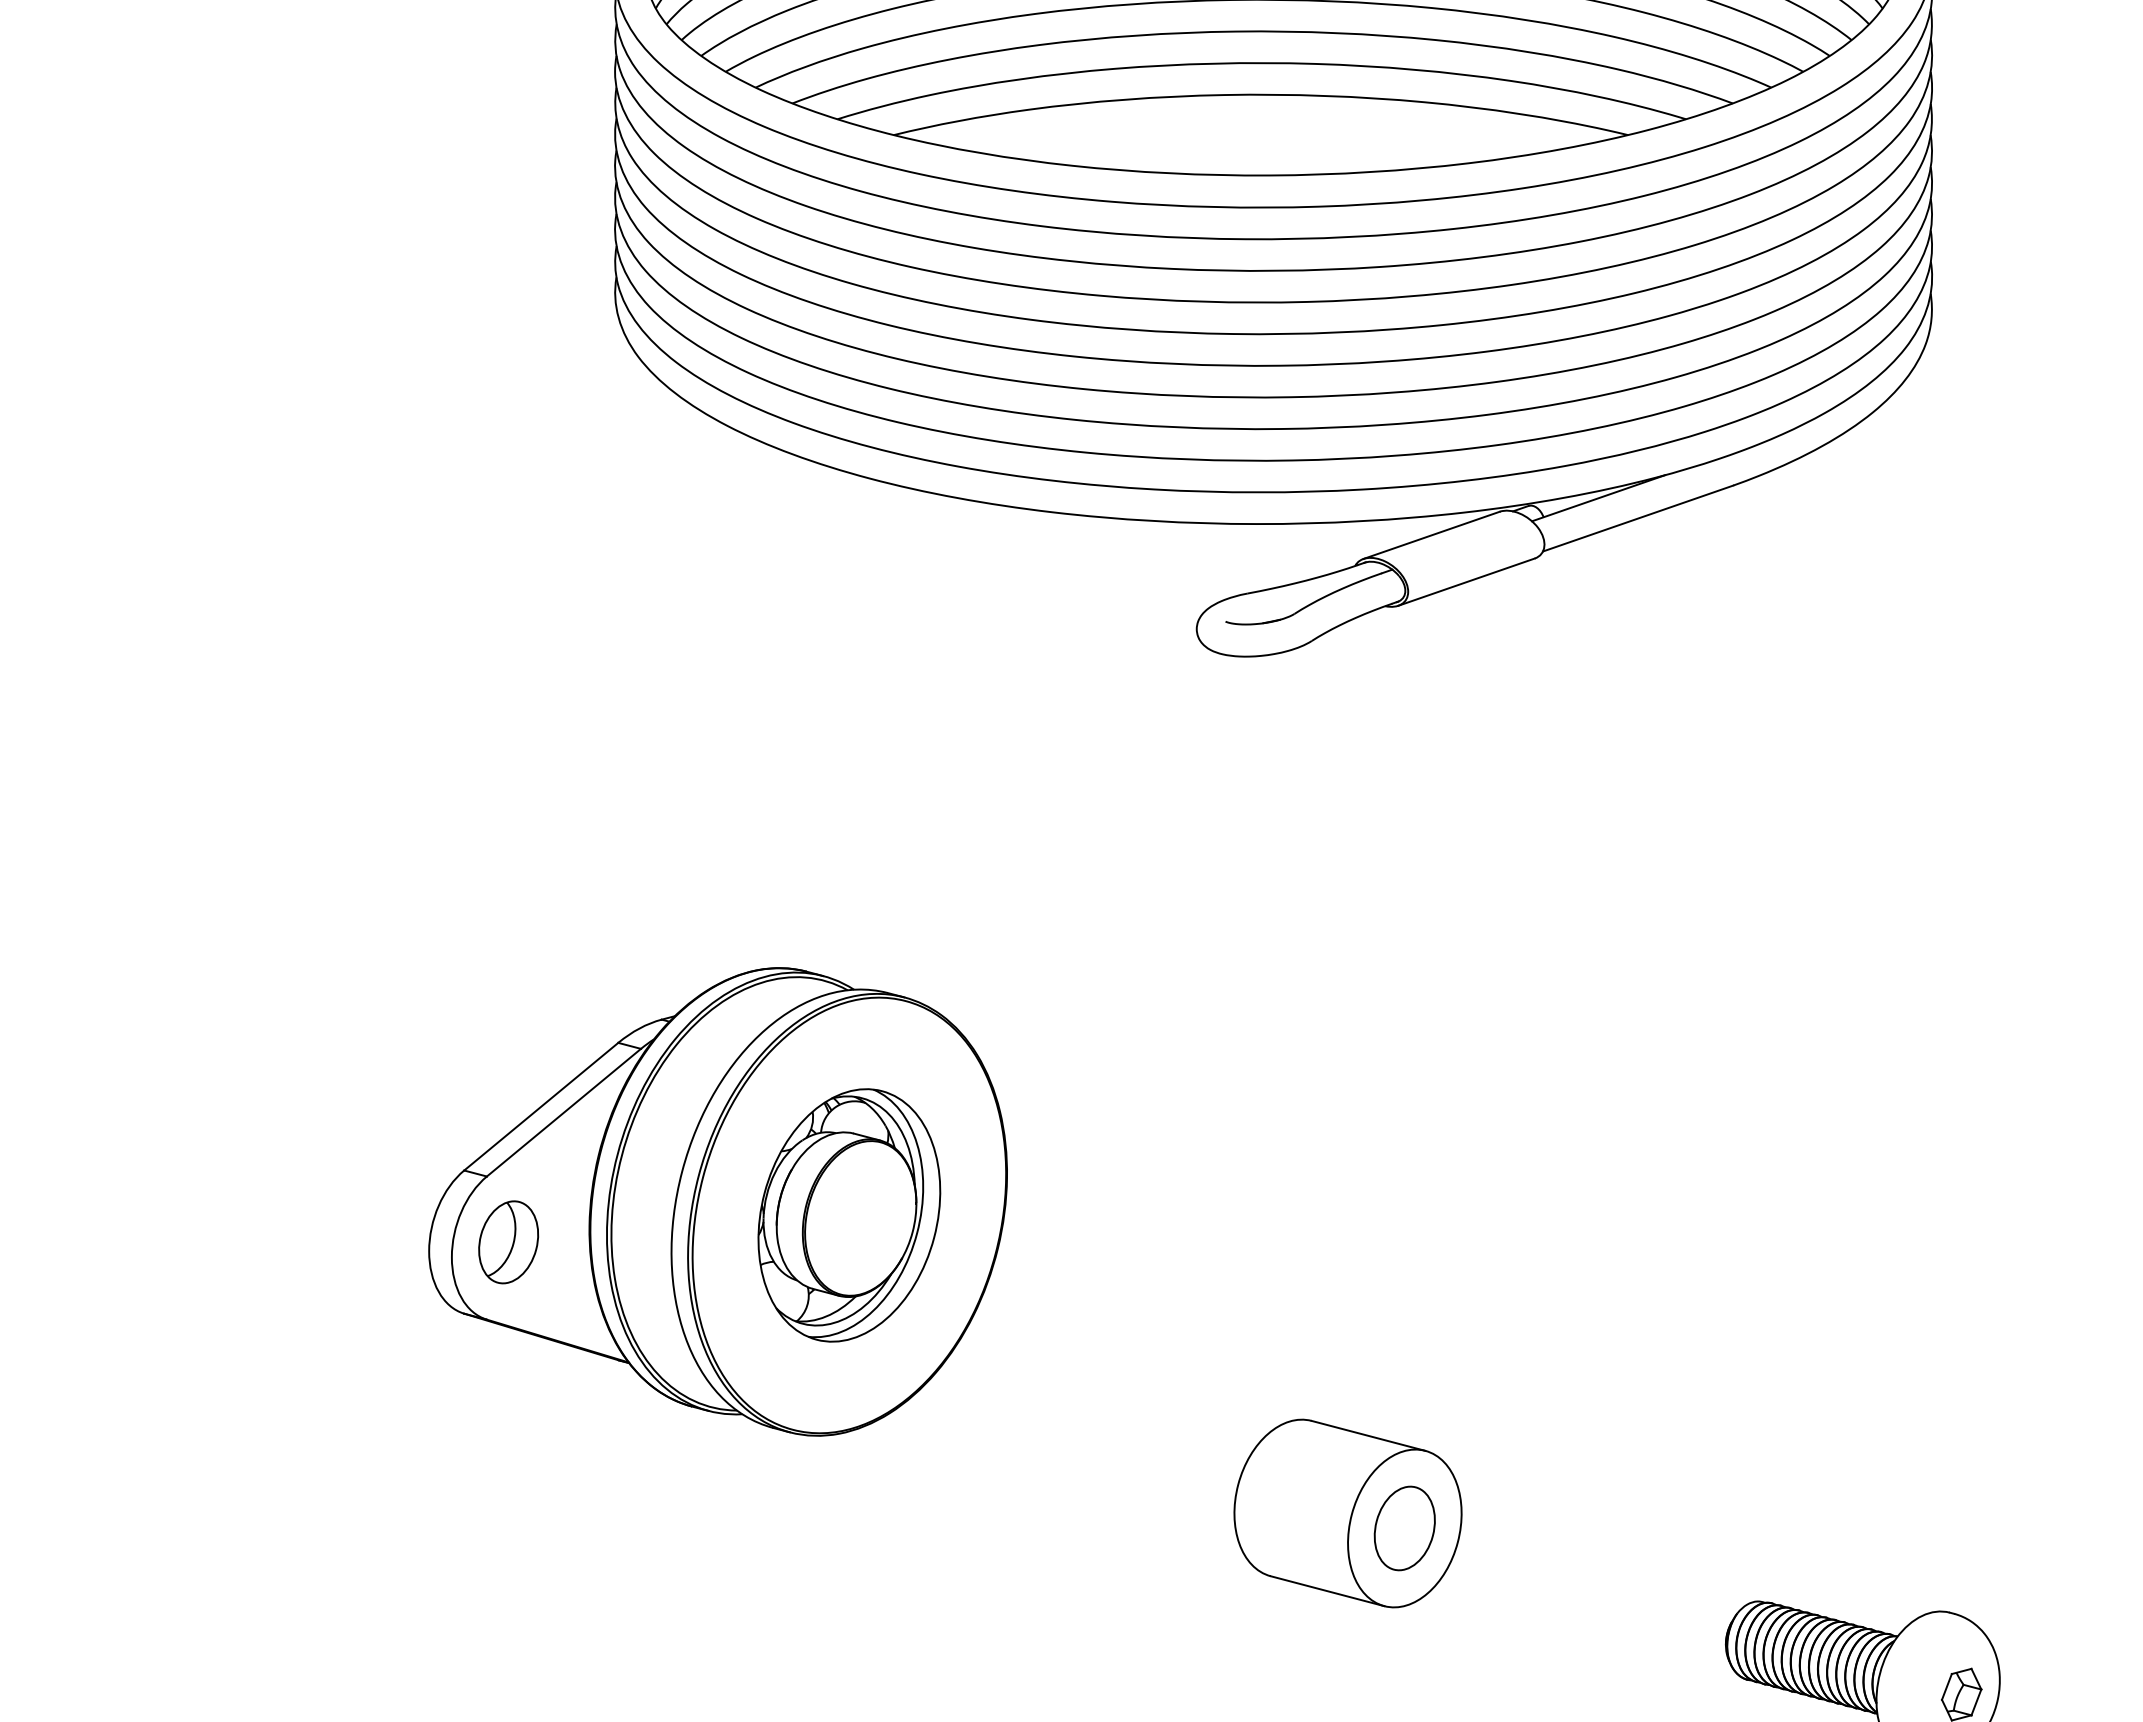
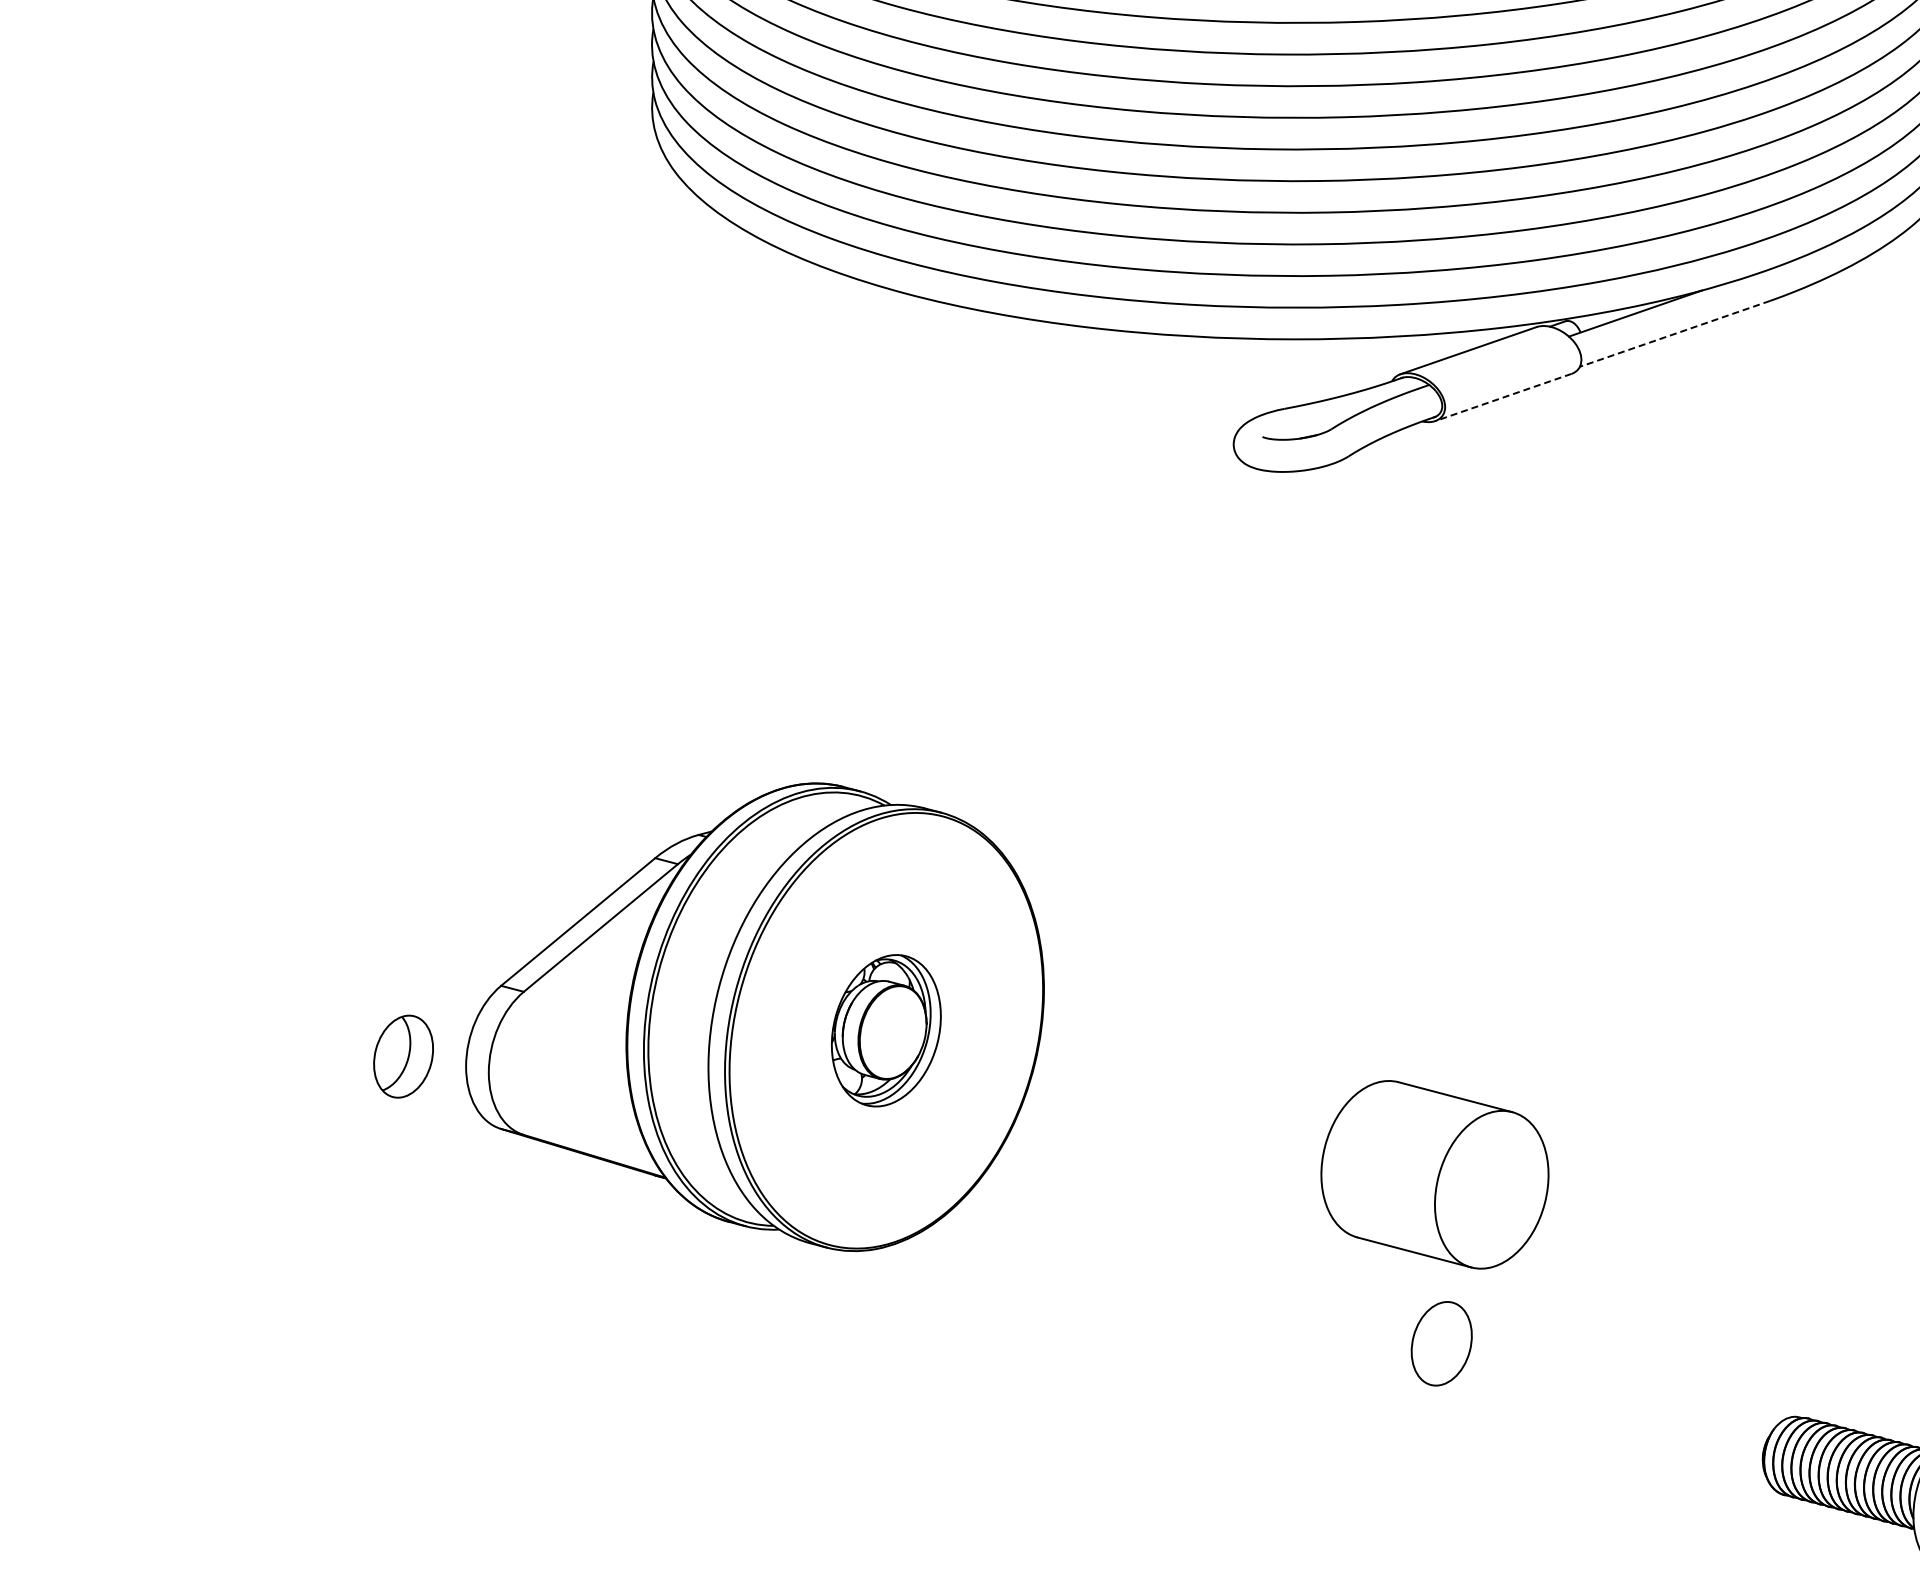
line: (1638, 518) -> (1675, 333), solid -> dashed
line: (1466, 582) -> (1503, 397), solid -> dashed
part: (849, 1215) -> (886, 1030), size x0.6
part: (508, 1242) -> (403, 1056), moved
part: (1347, 1513) -> (1434, 1174), moved

